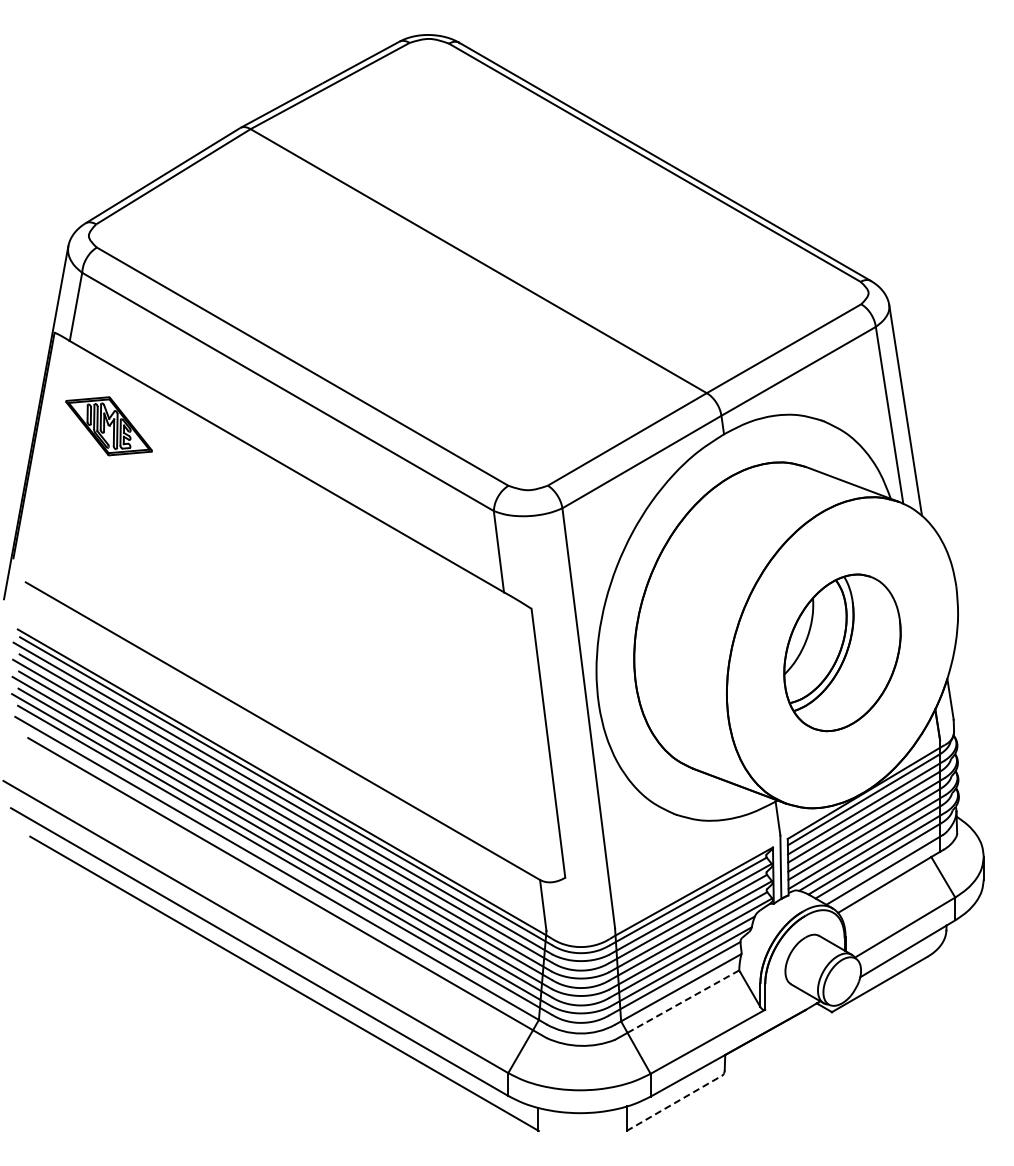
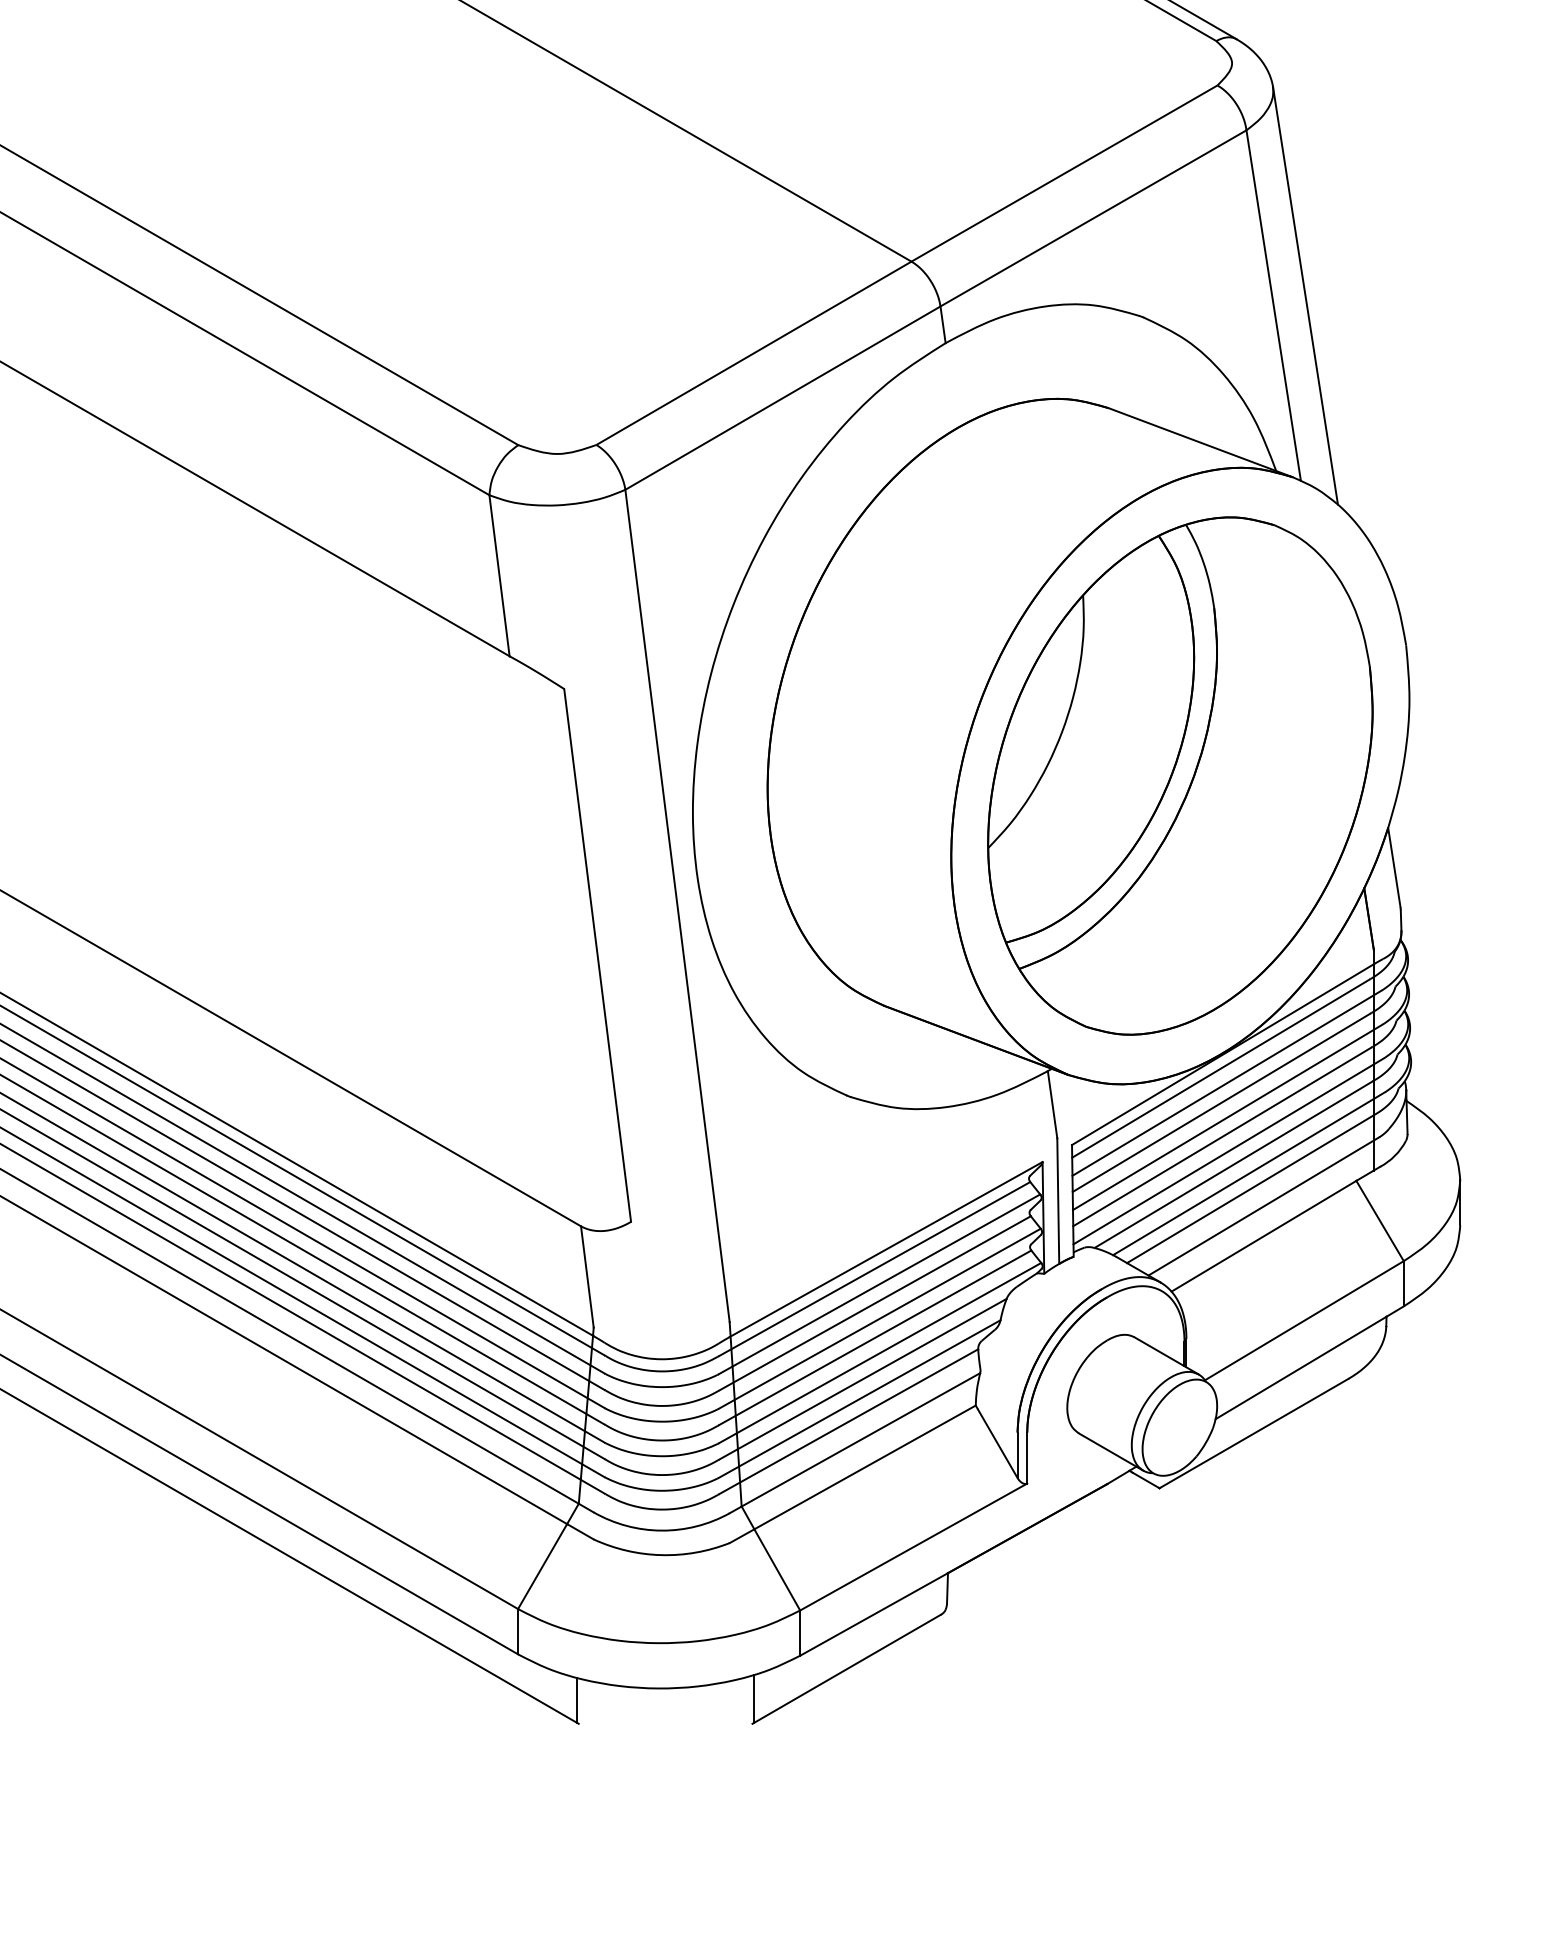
part: (842, 652) -> (1180, 775), size x1.67
line: (683, 1001) -> (865, 1467), dashed -> solid
line: (674, 1103) -> (847, 1669), dashed -> solid

